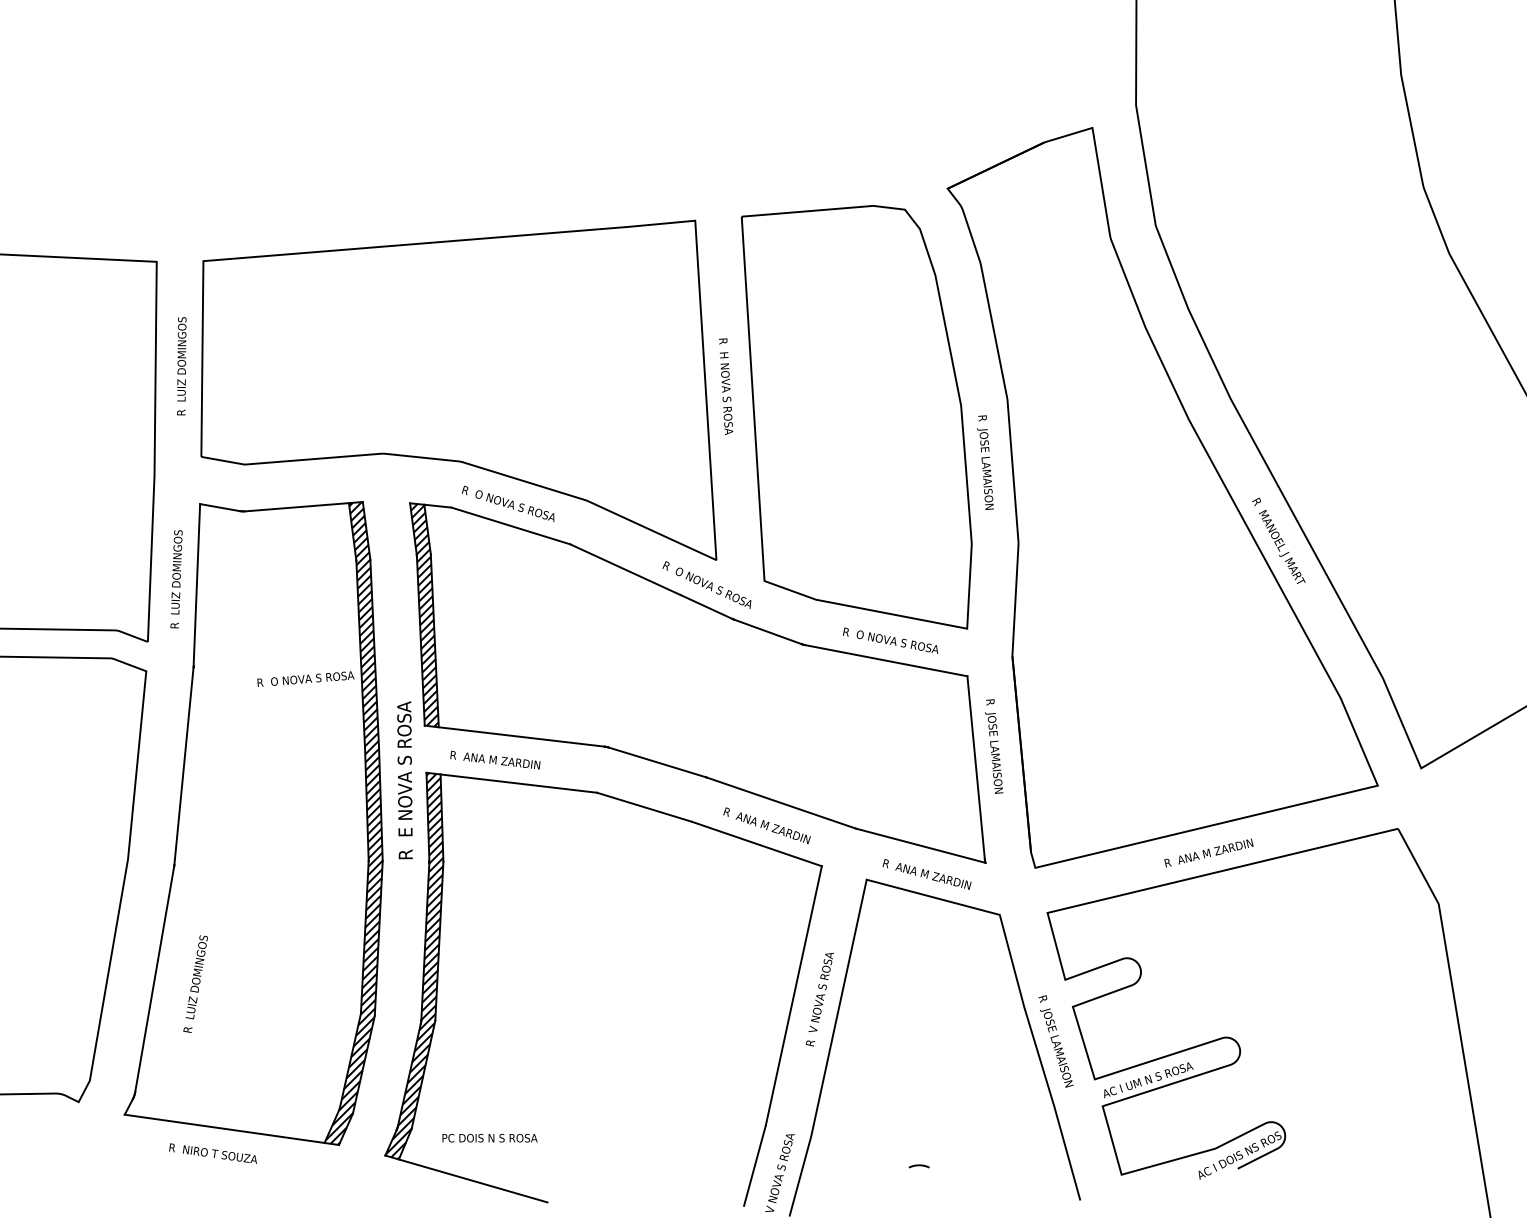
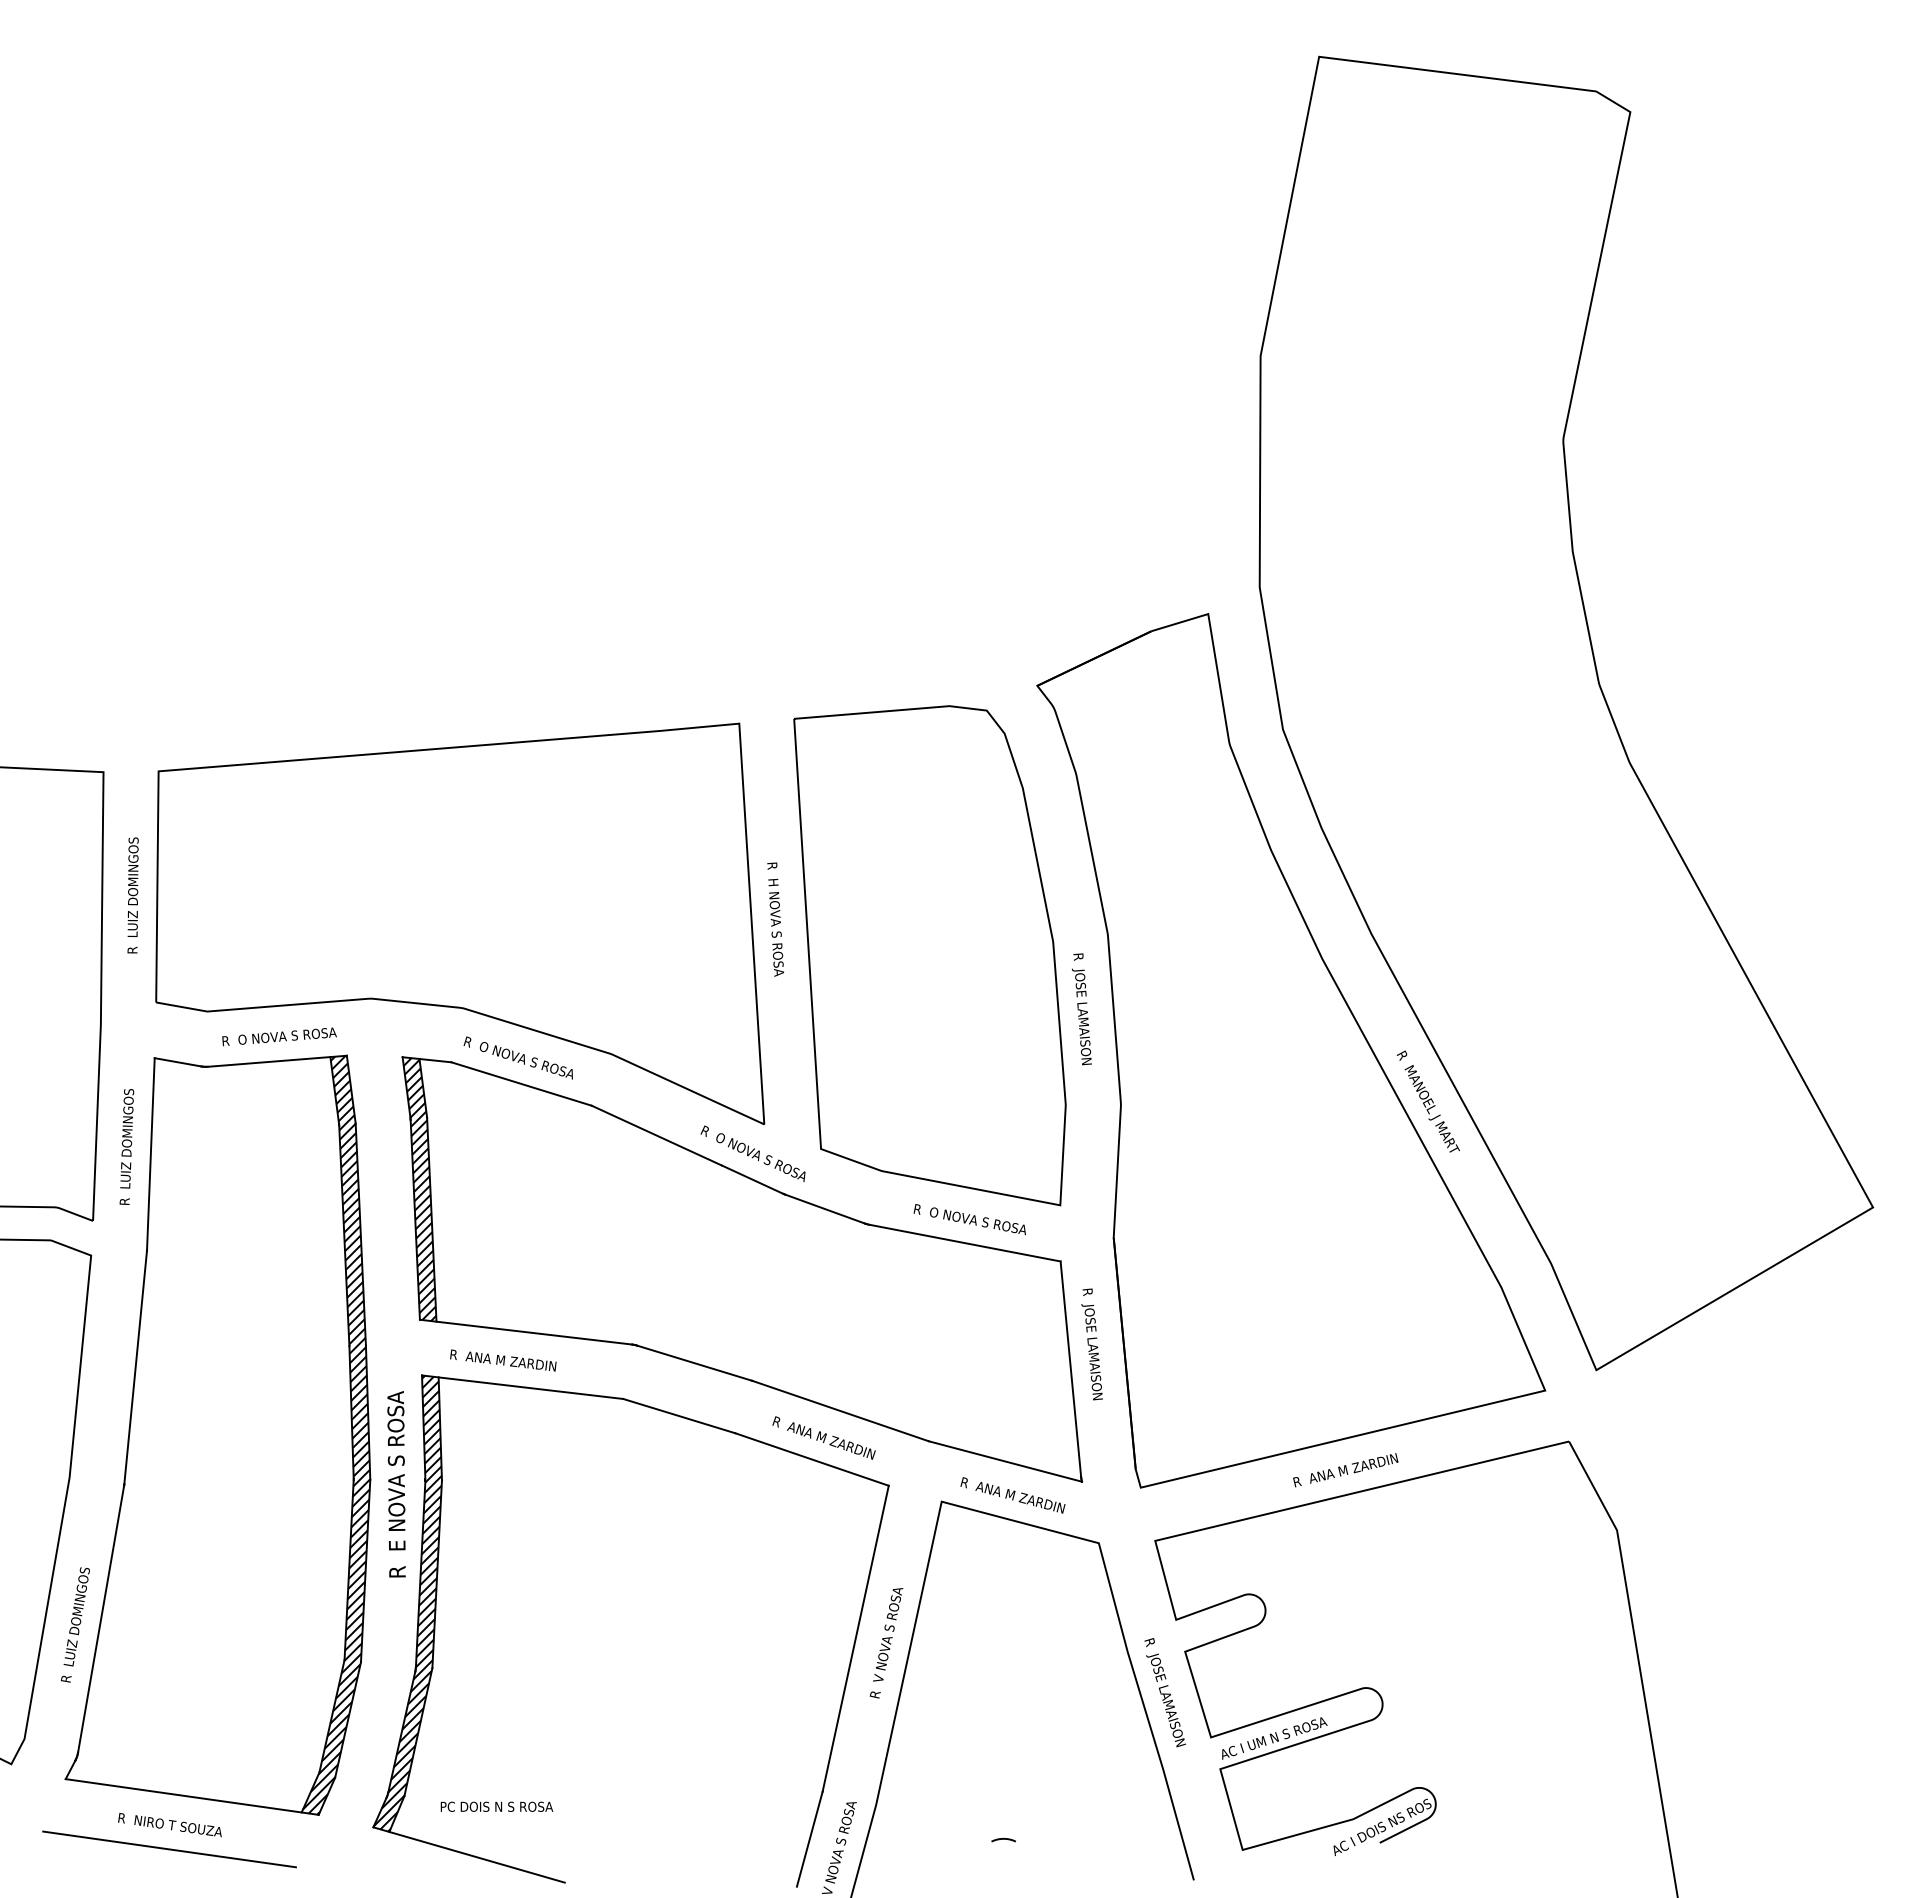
text: (305, 678) -> (279, 1036), moved
text: (404, 780) -> (396, 1484), moved
text: (195, 983) -> (75, 1624), moved
line: (212, 1174) -> (169, 1849), added

